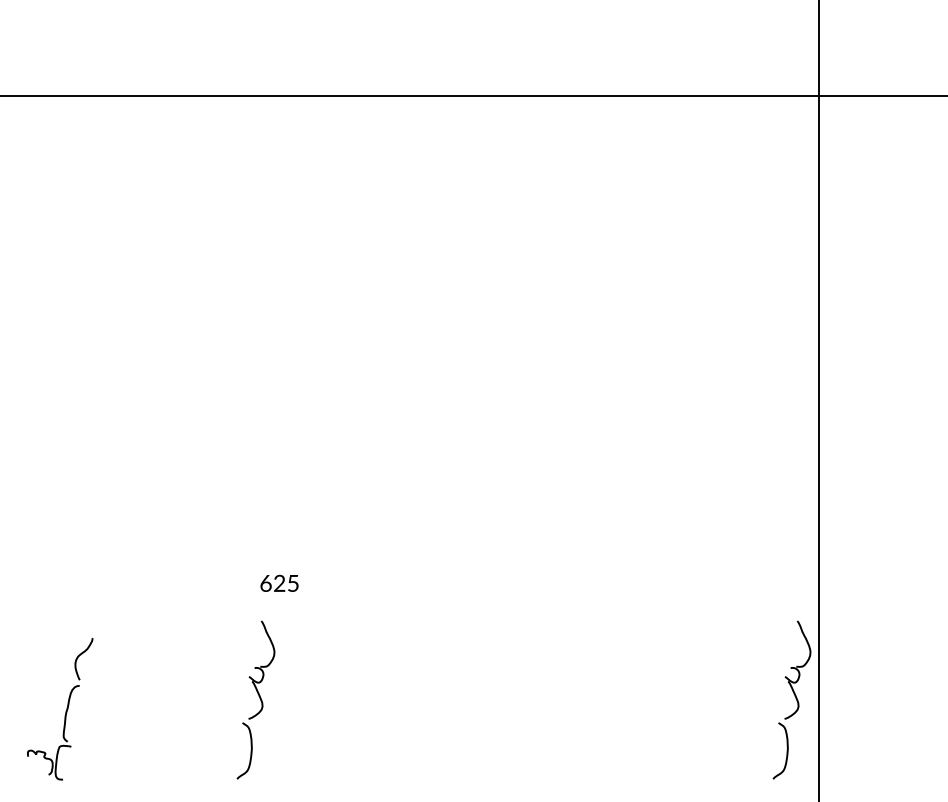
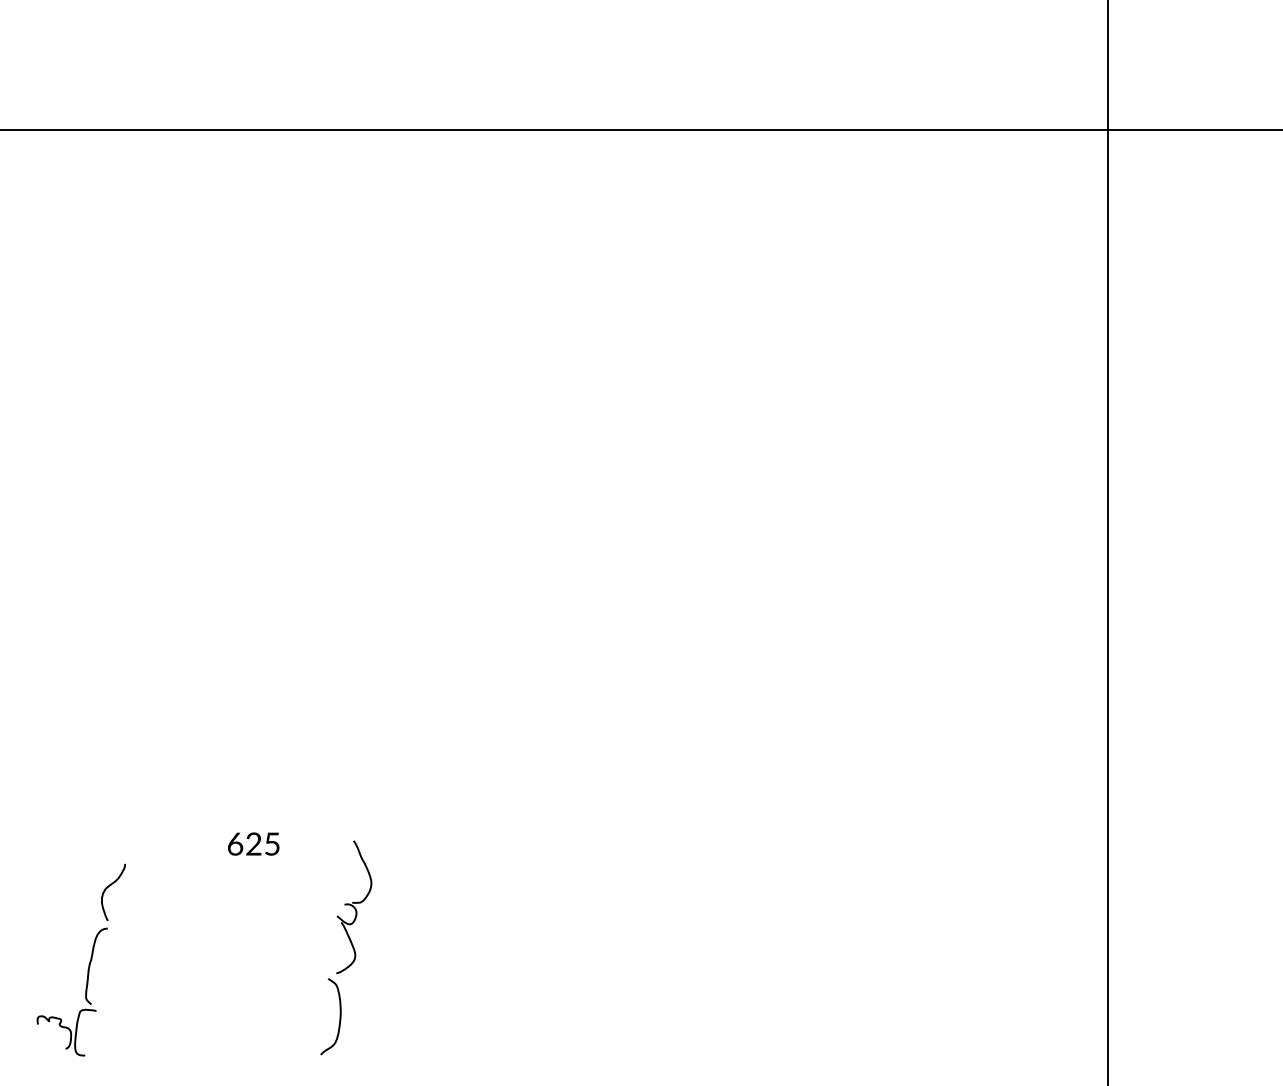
text: (279, 582) -> (253, 842), moved
part: (791, 699) -> (1071, 947), removed

